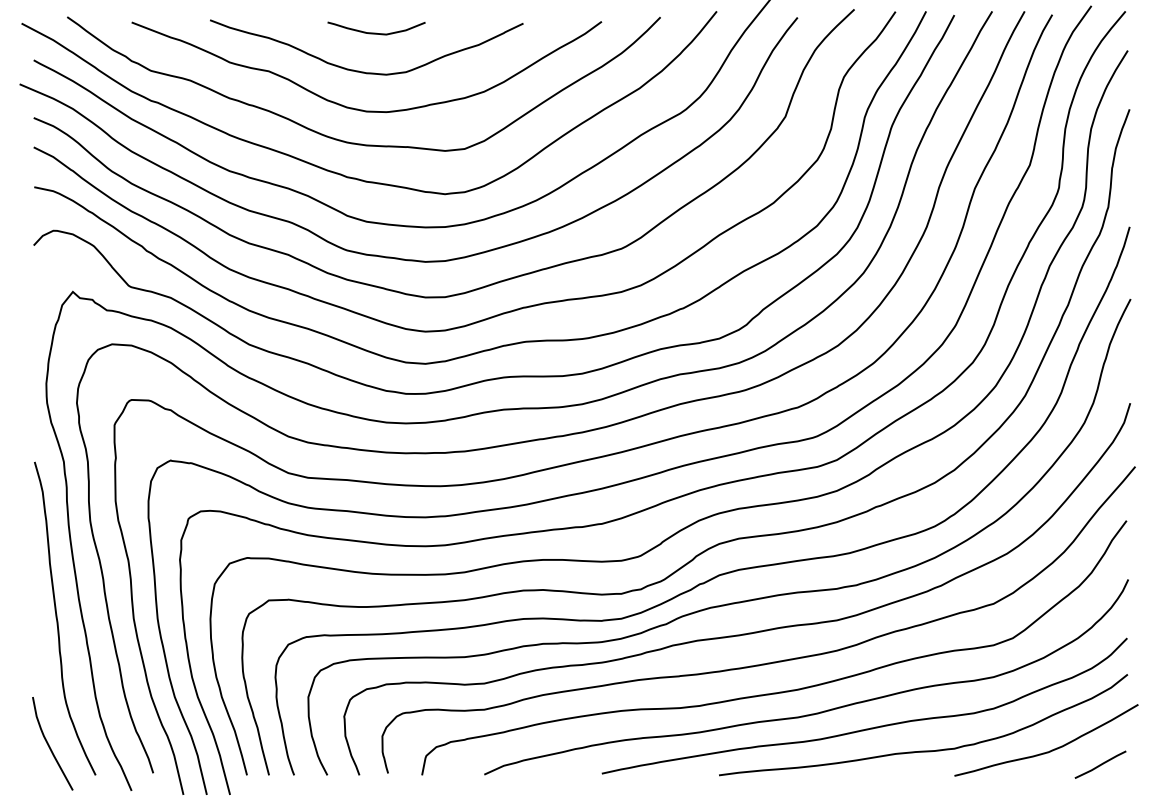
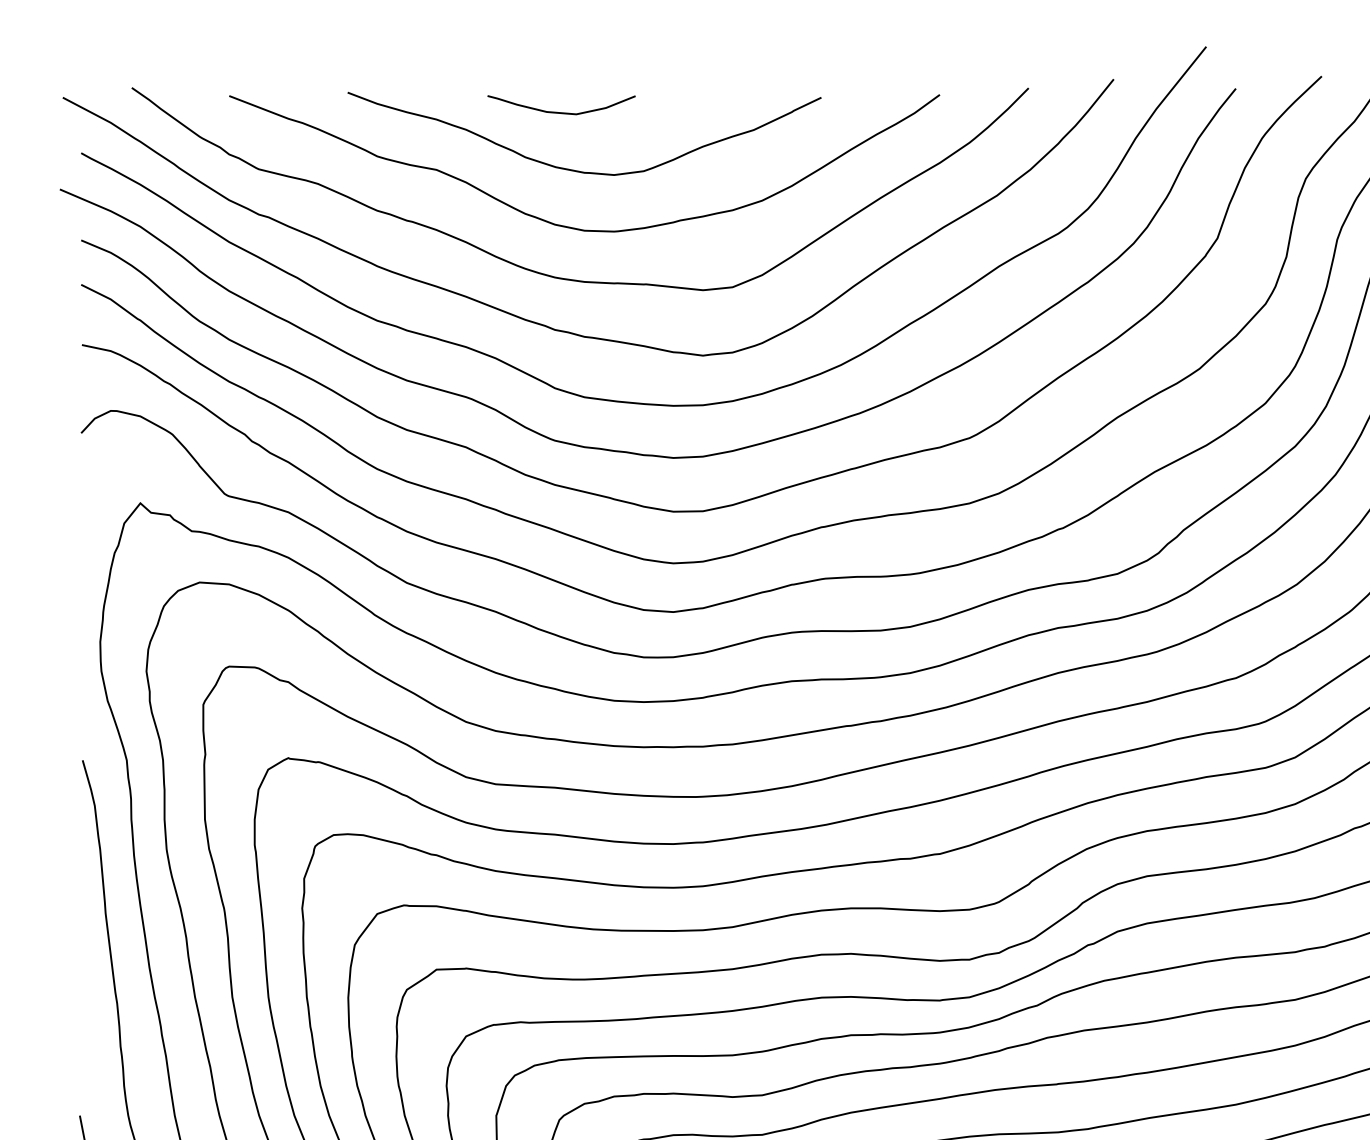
curve: (376, 32) -> (561, 111), moved

